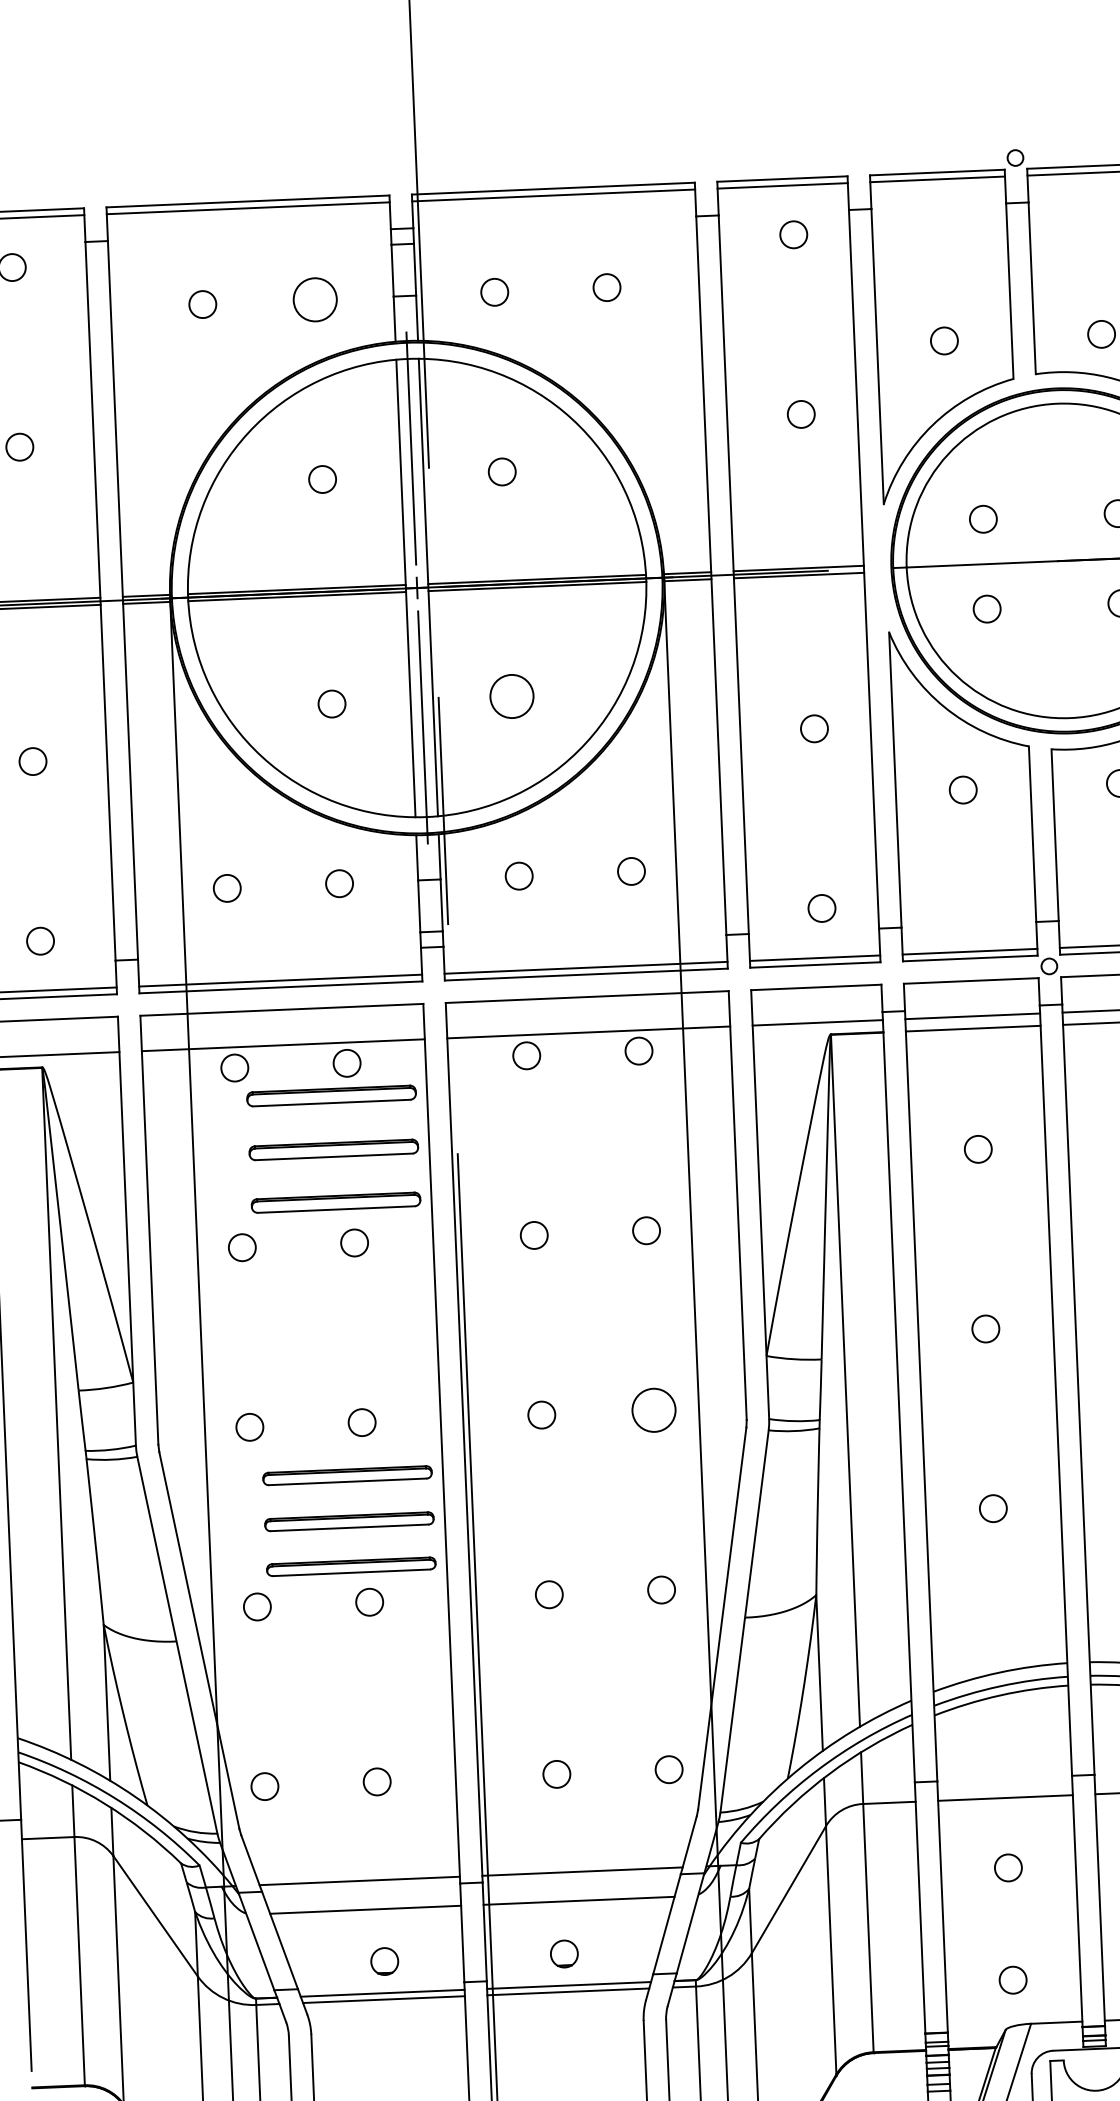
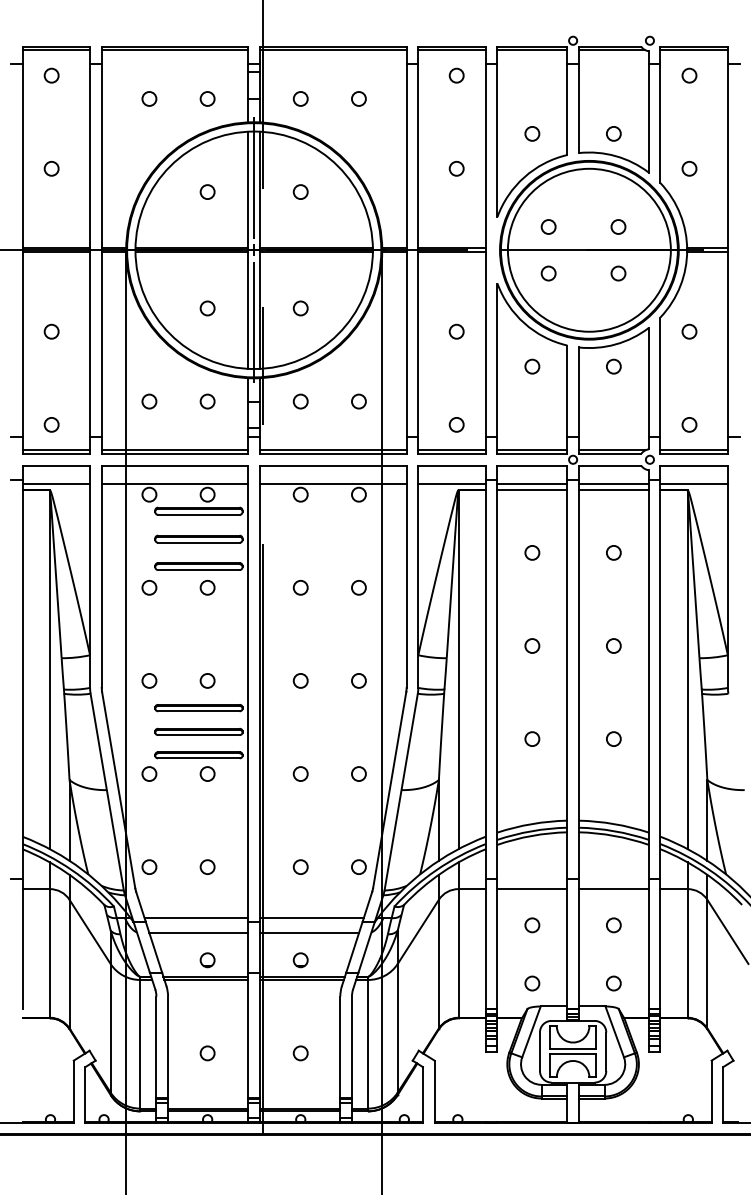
circle: (314, 298) -> (207, 98), size x0.62
circle: (511, 696) -> (300, 308), size x0.62
circle: (653, 1409) -> (358, 680), size x0.62

